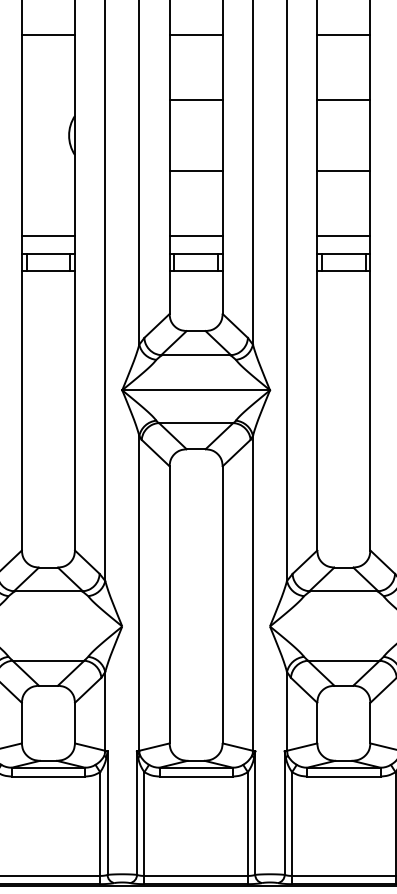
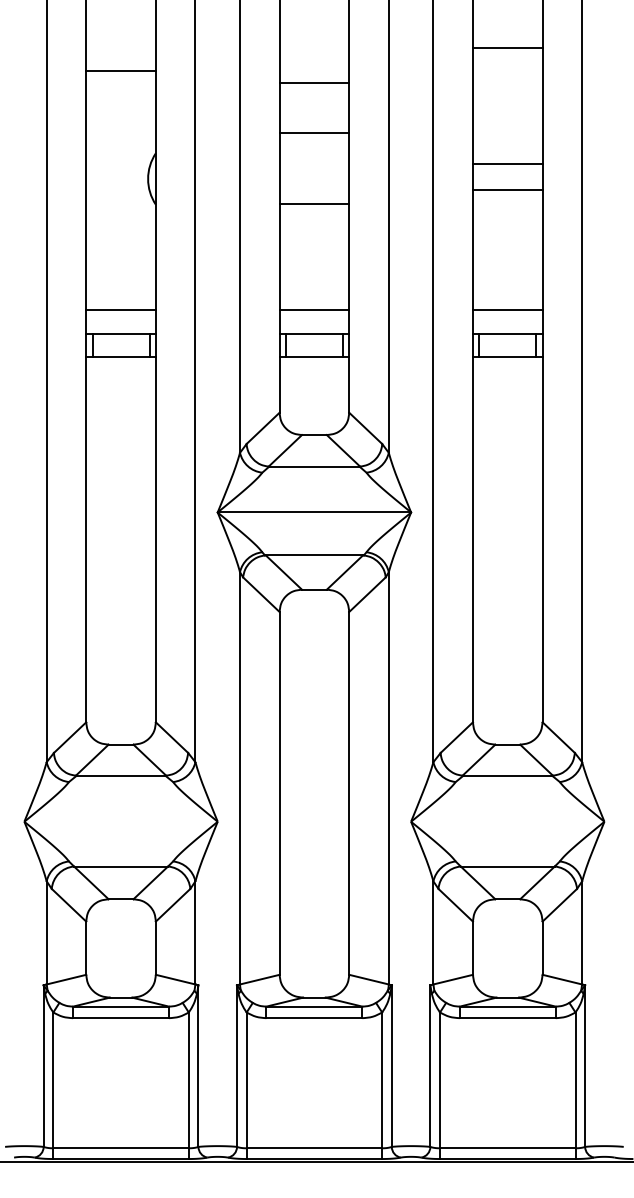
line: (48, 35) -> (120, 70), moved
line: (196, 35) -> (314, 82), moved
line: (343, 99) -> (507, 163), moved
line: (196, 171) -> (314, 204), moved
line: (343, 171) -> (507, 190), moved

